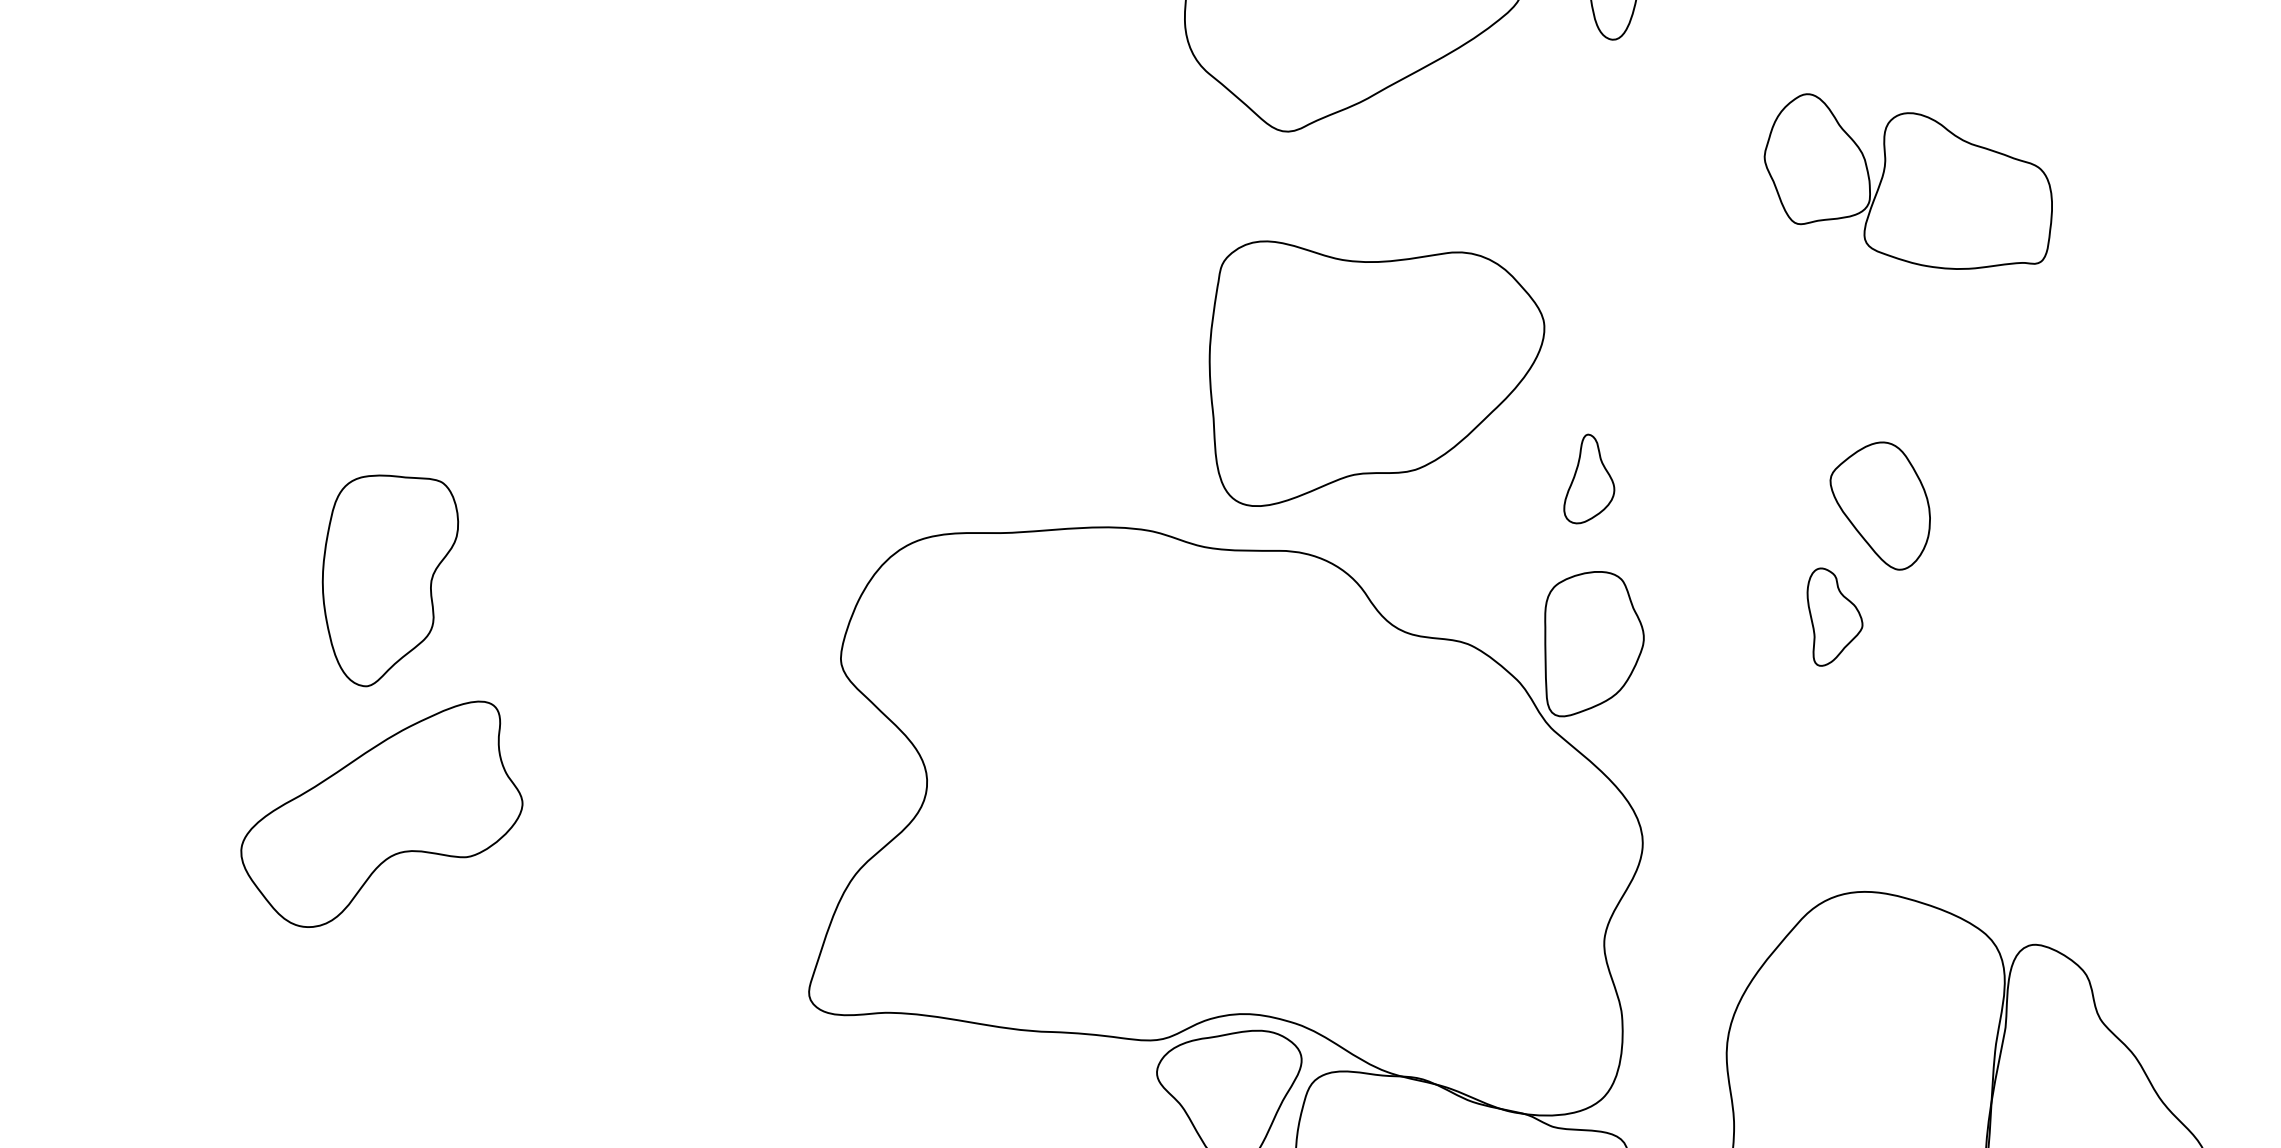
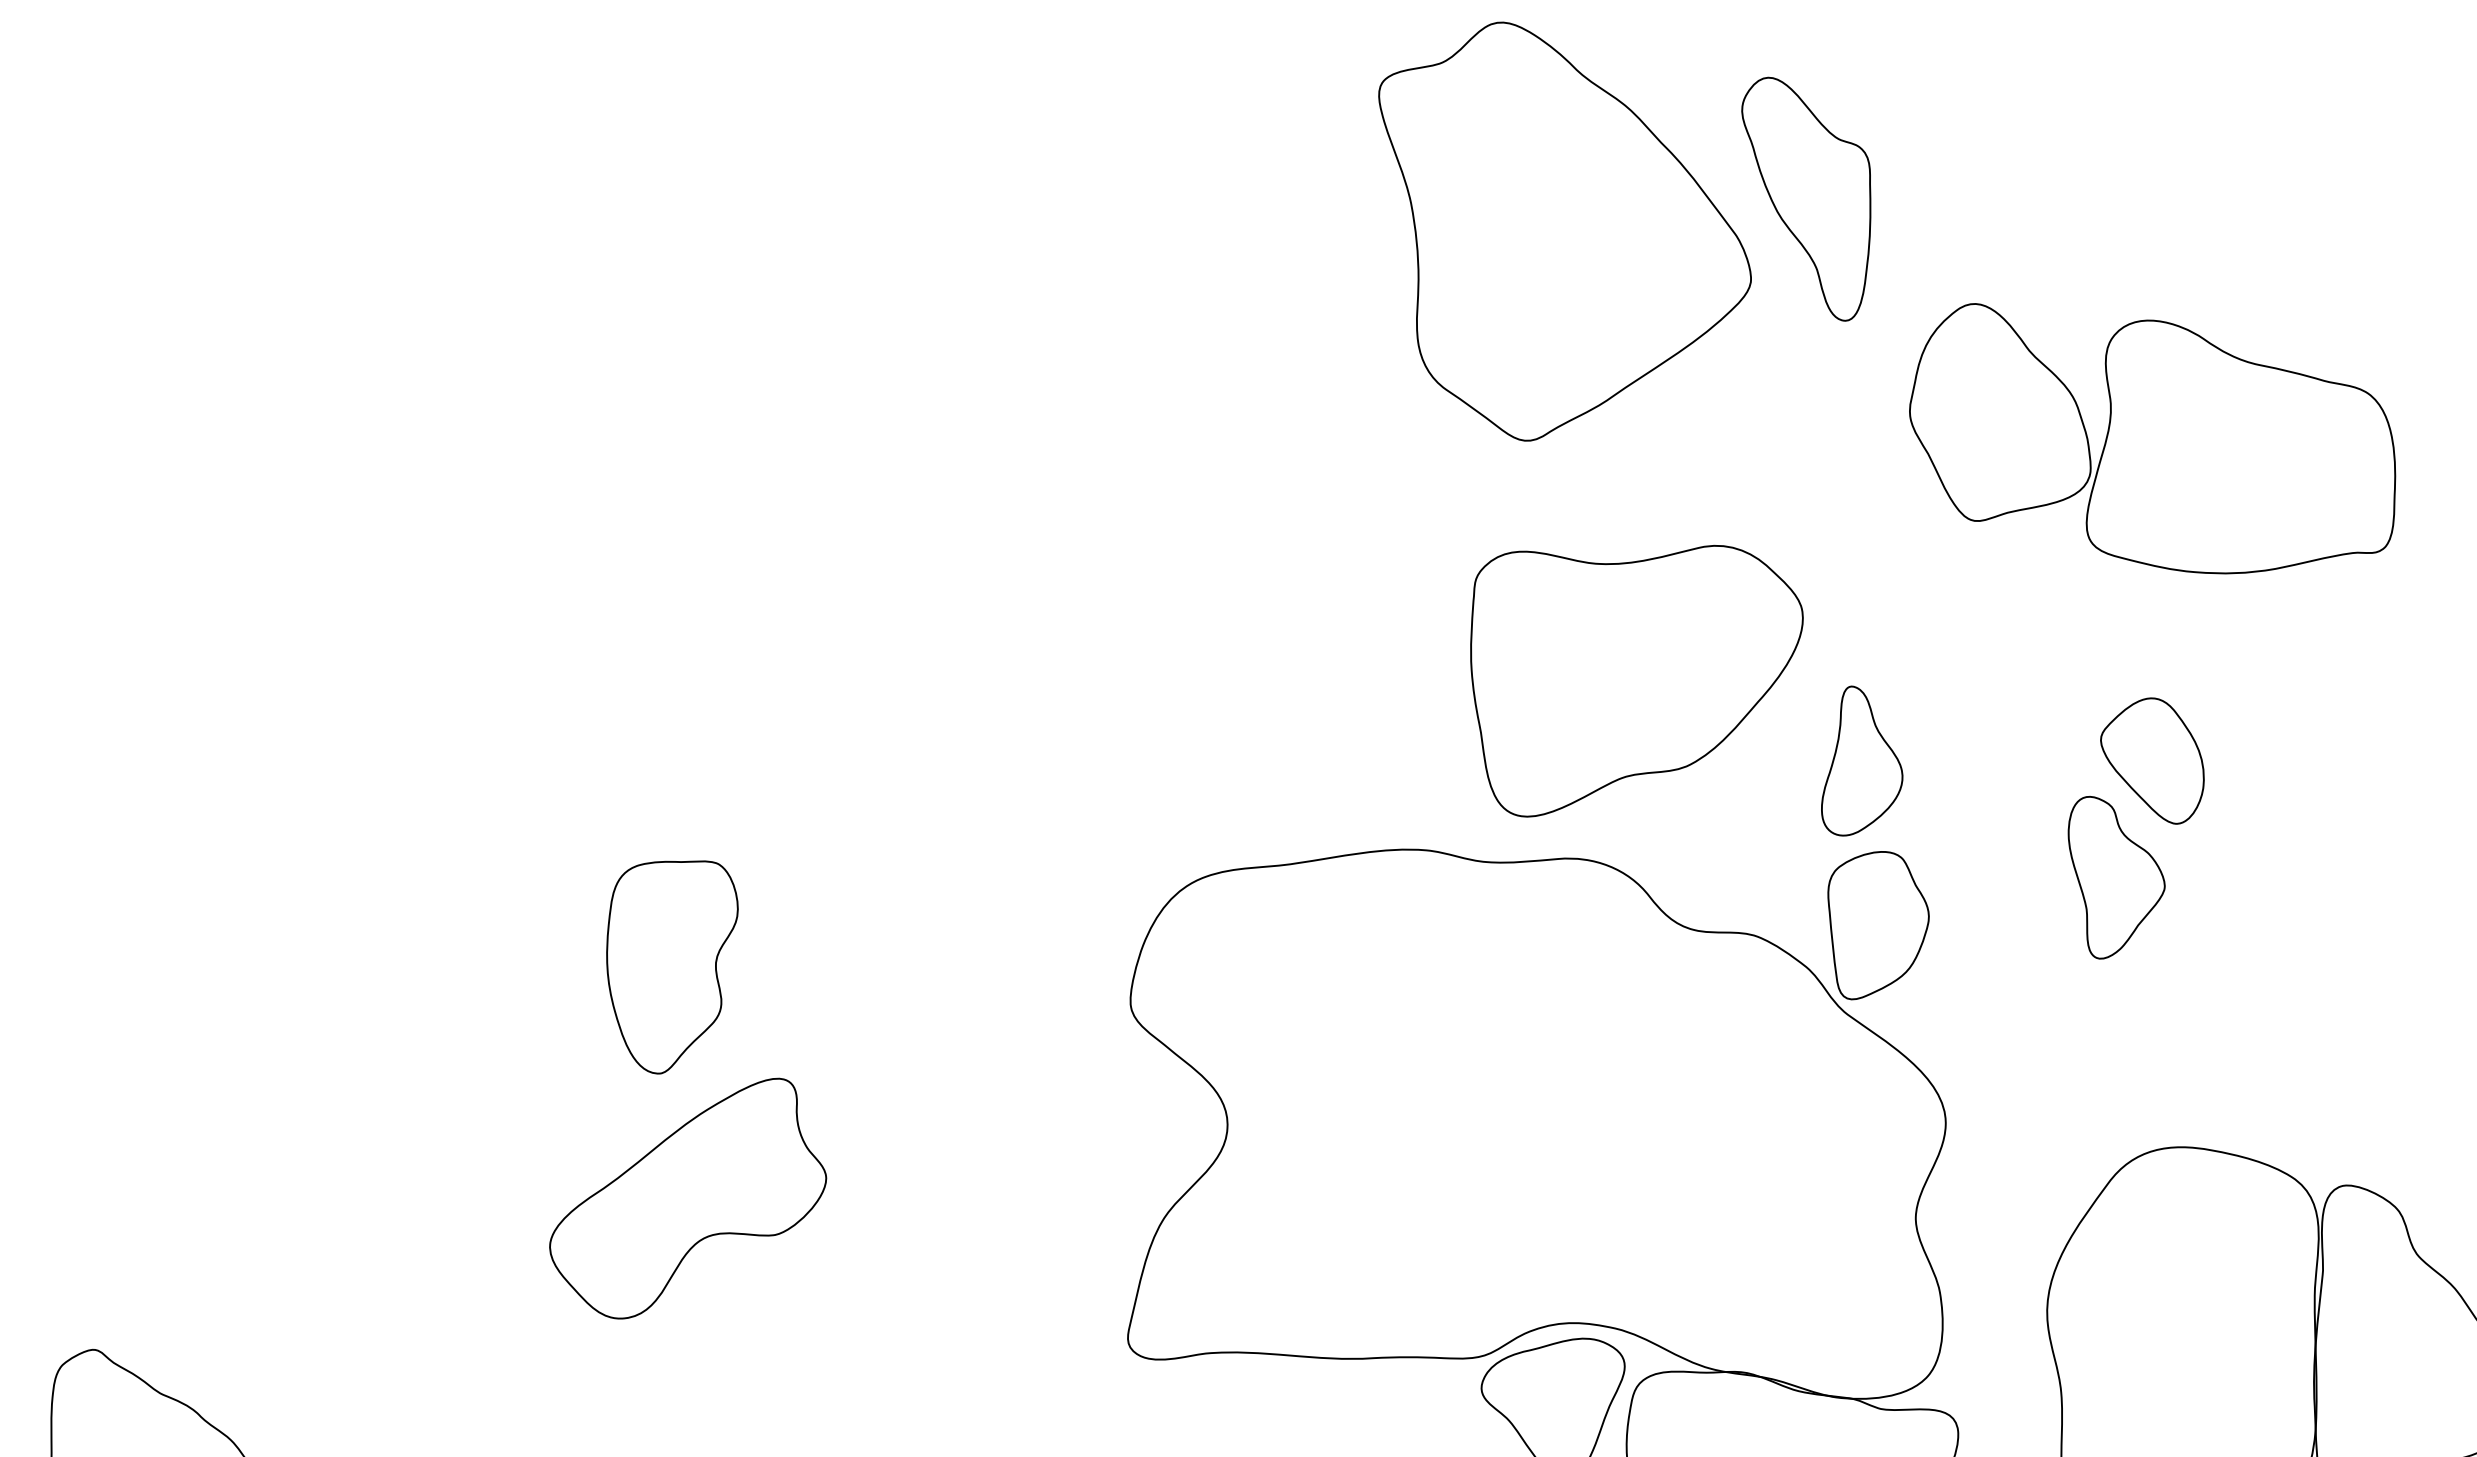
part: (1908, 183) -> (2152, 438), size x1.67
part: (1591, 479) -> (1862, 760), size x1.67
part: (1834, 617) -> (2116, 877), size x1.67

